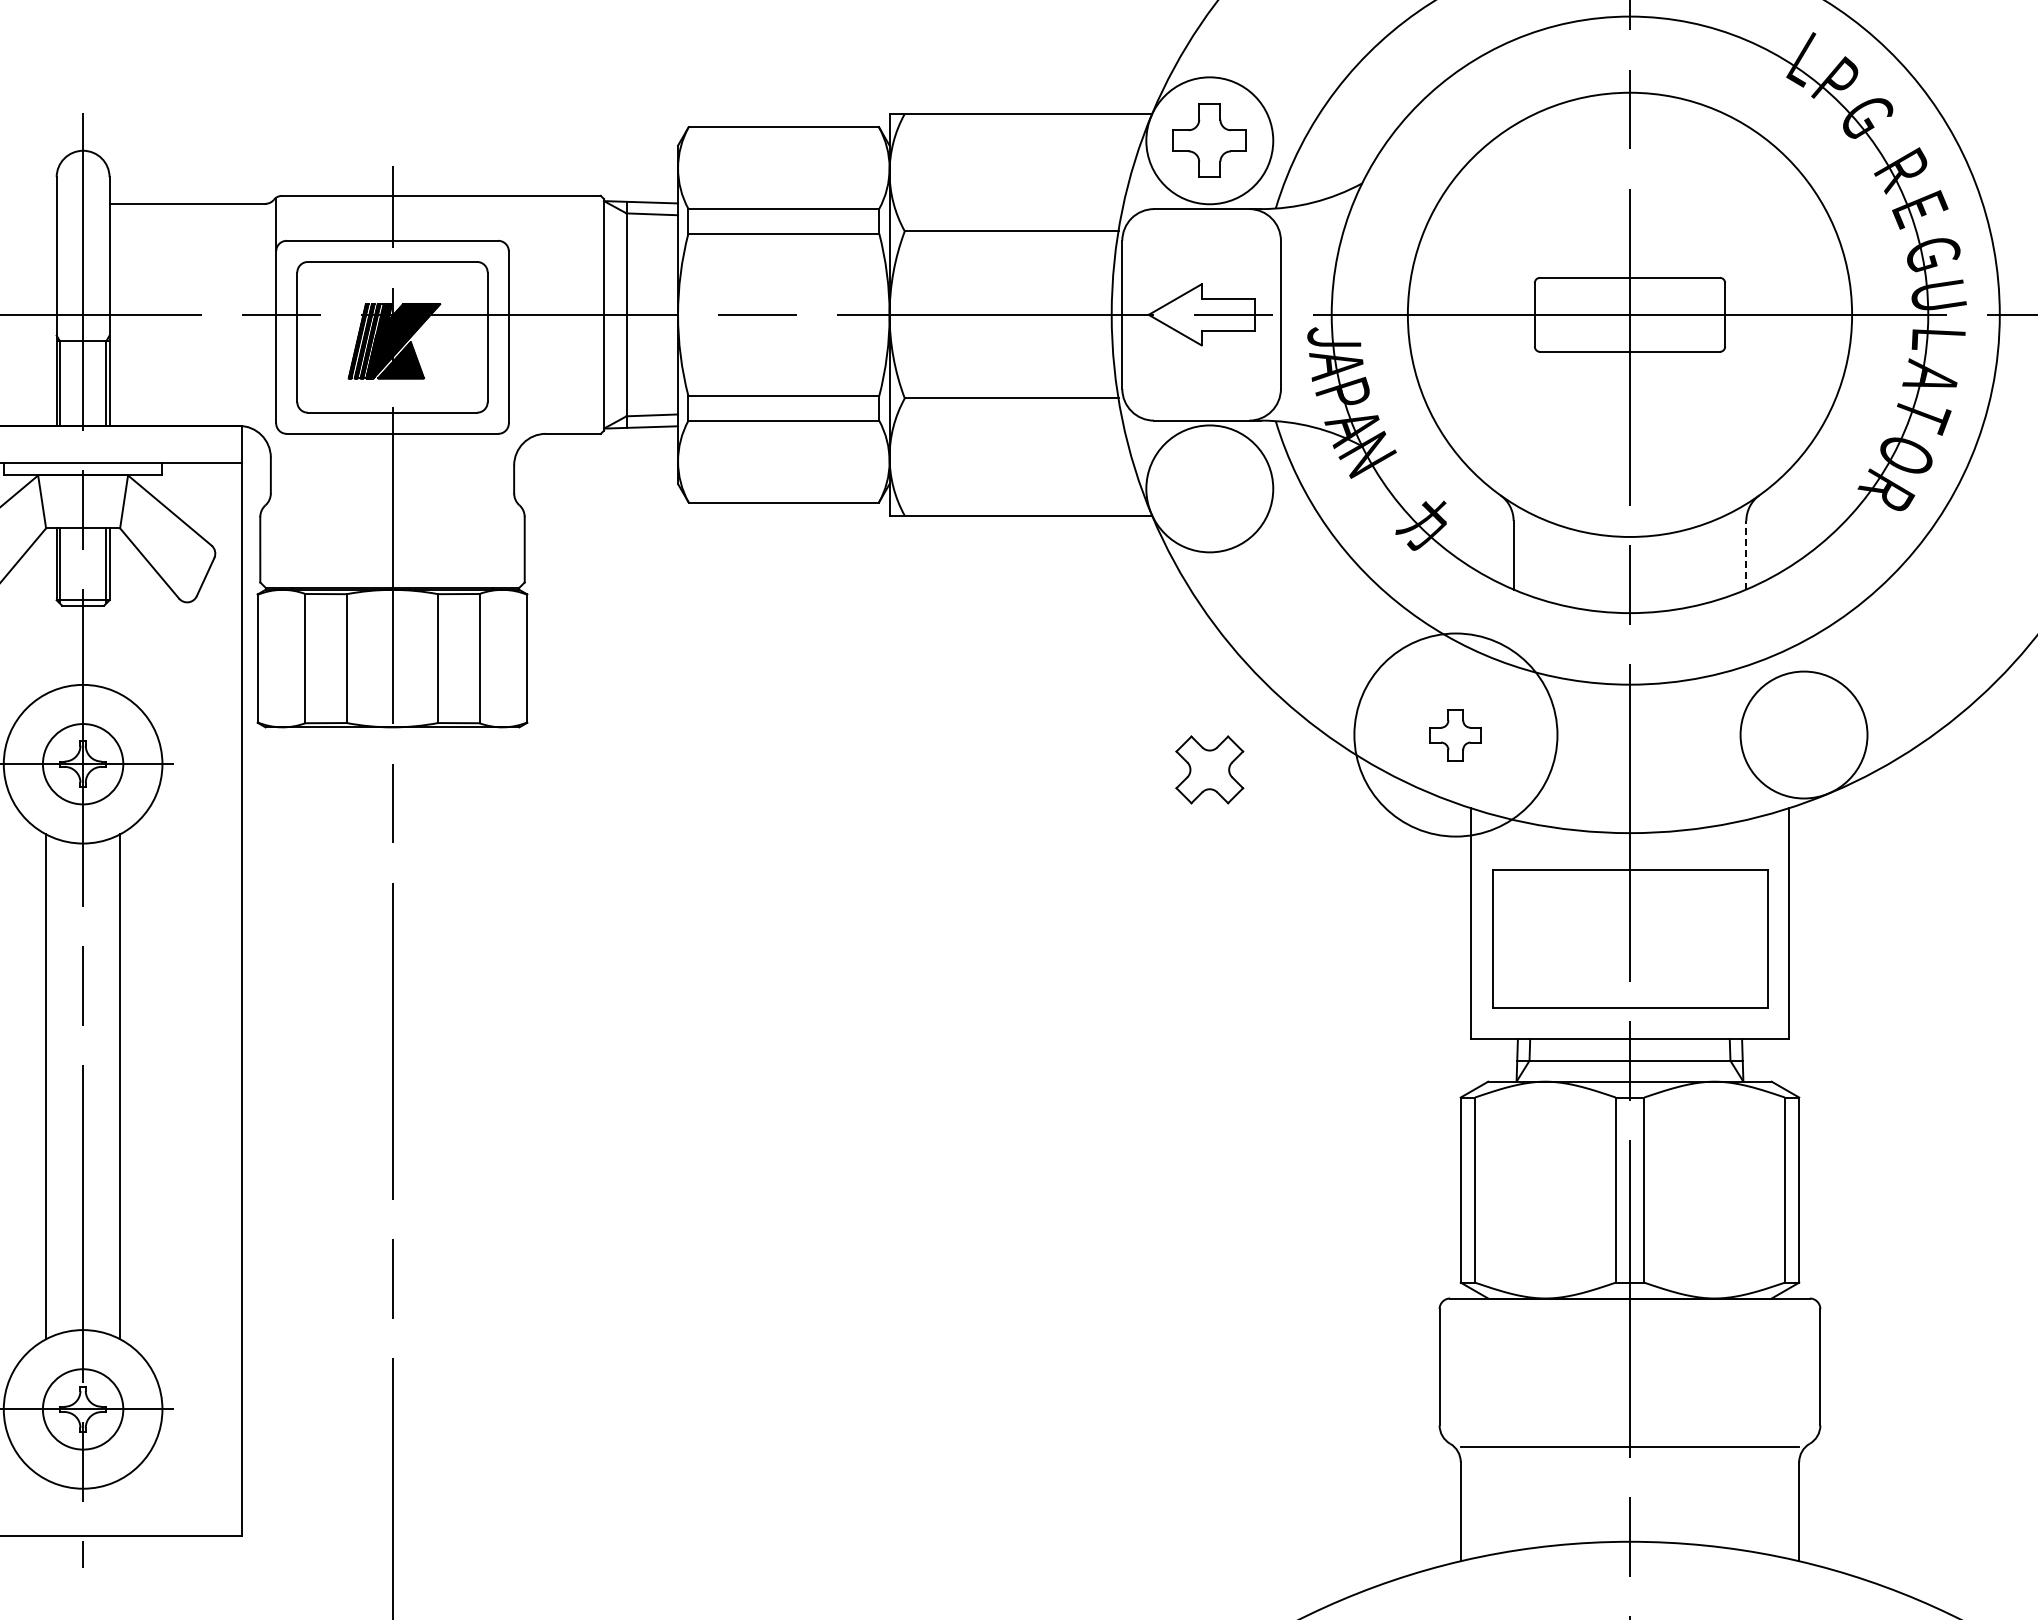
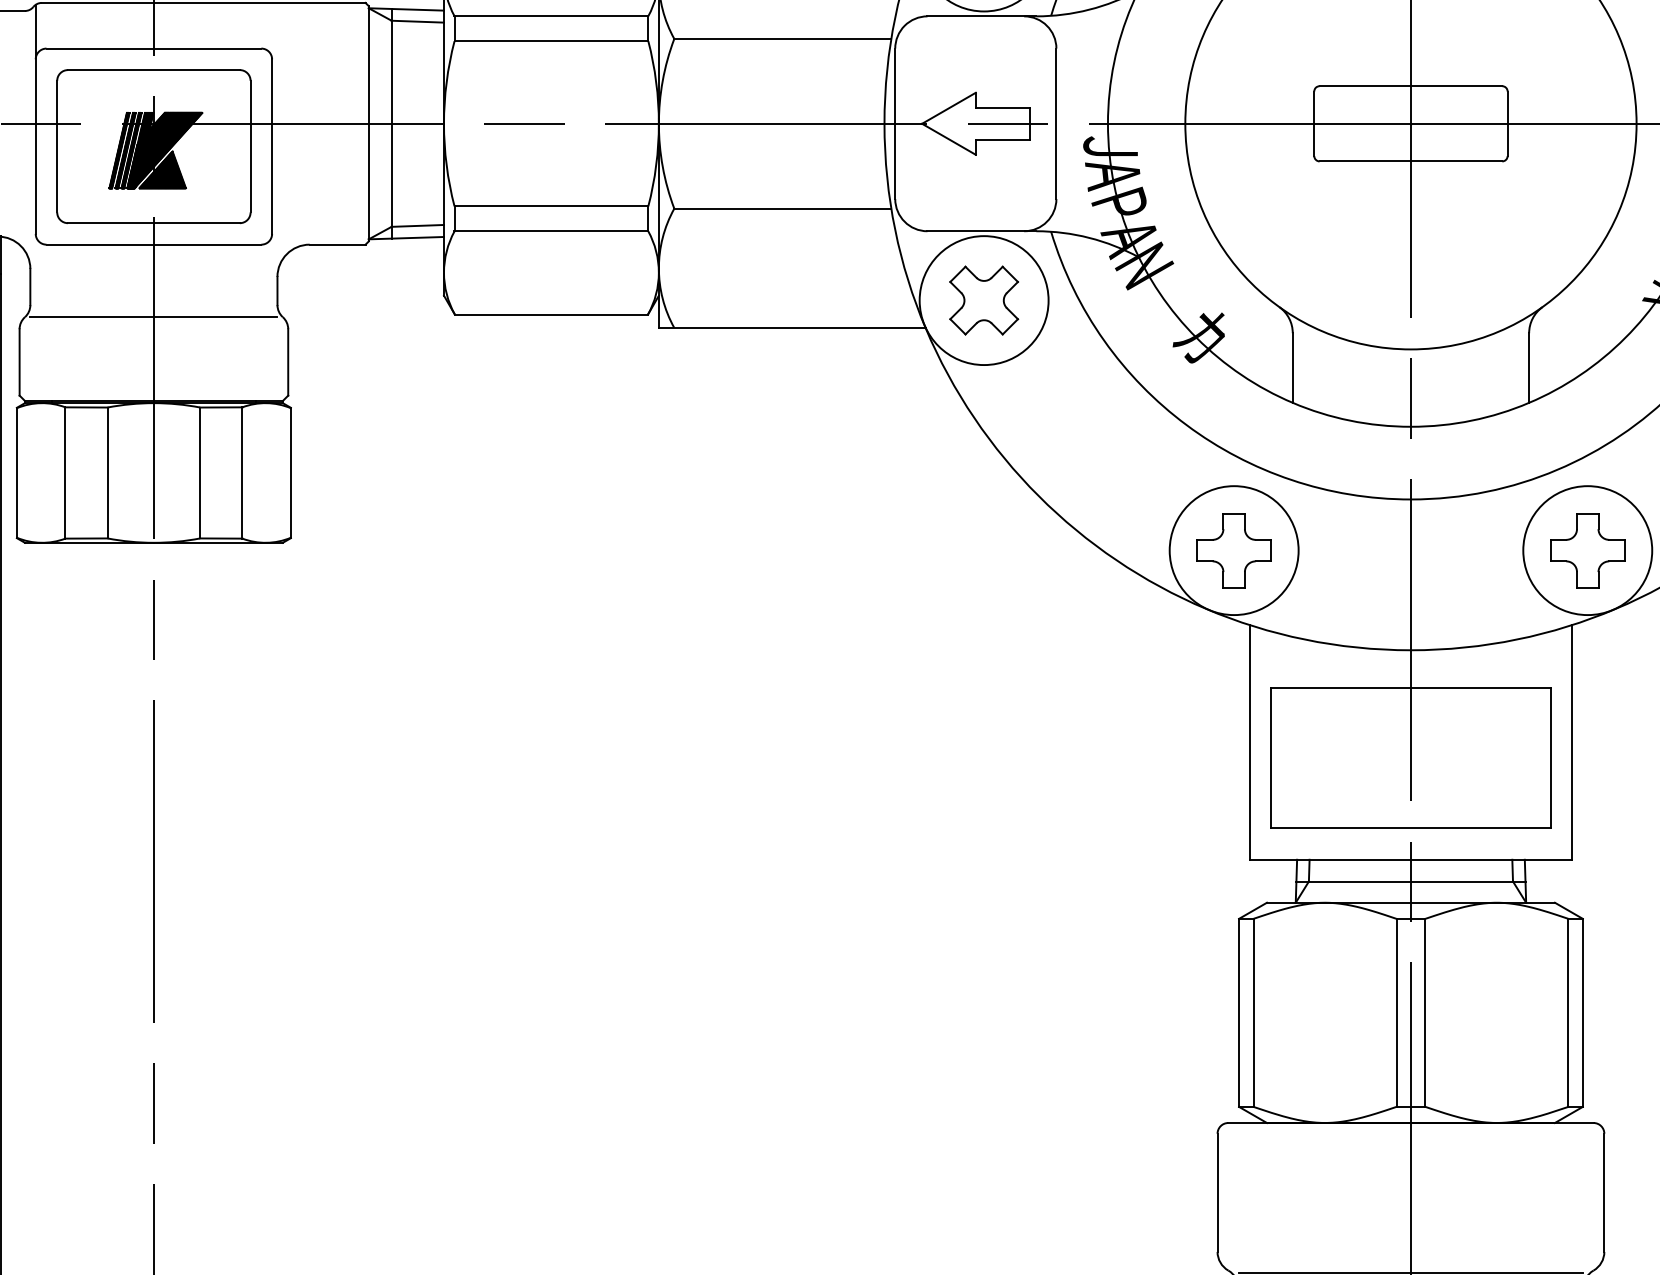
line: (392, 505) -> (153, 317), added
line: (1746, 554) -> (1529, 367), dashed -> solid
circle: (1455, 734) -> (1233, 550), size x0.62
part: (1455, 735) -> (1233, 551), size x1.43
part: (1804, 735) -> (1588, 551), added
part: (1209, 769) -> (983, 300), moved

